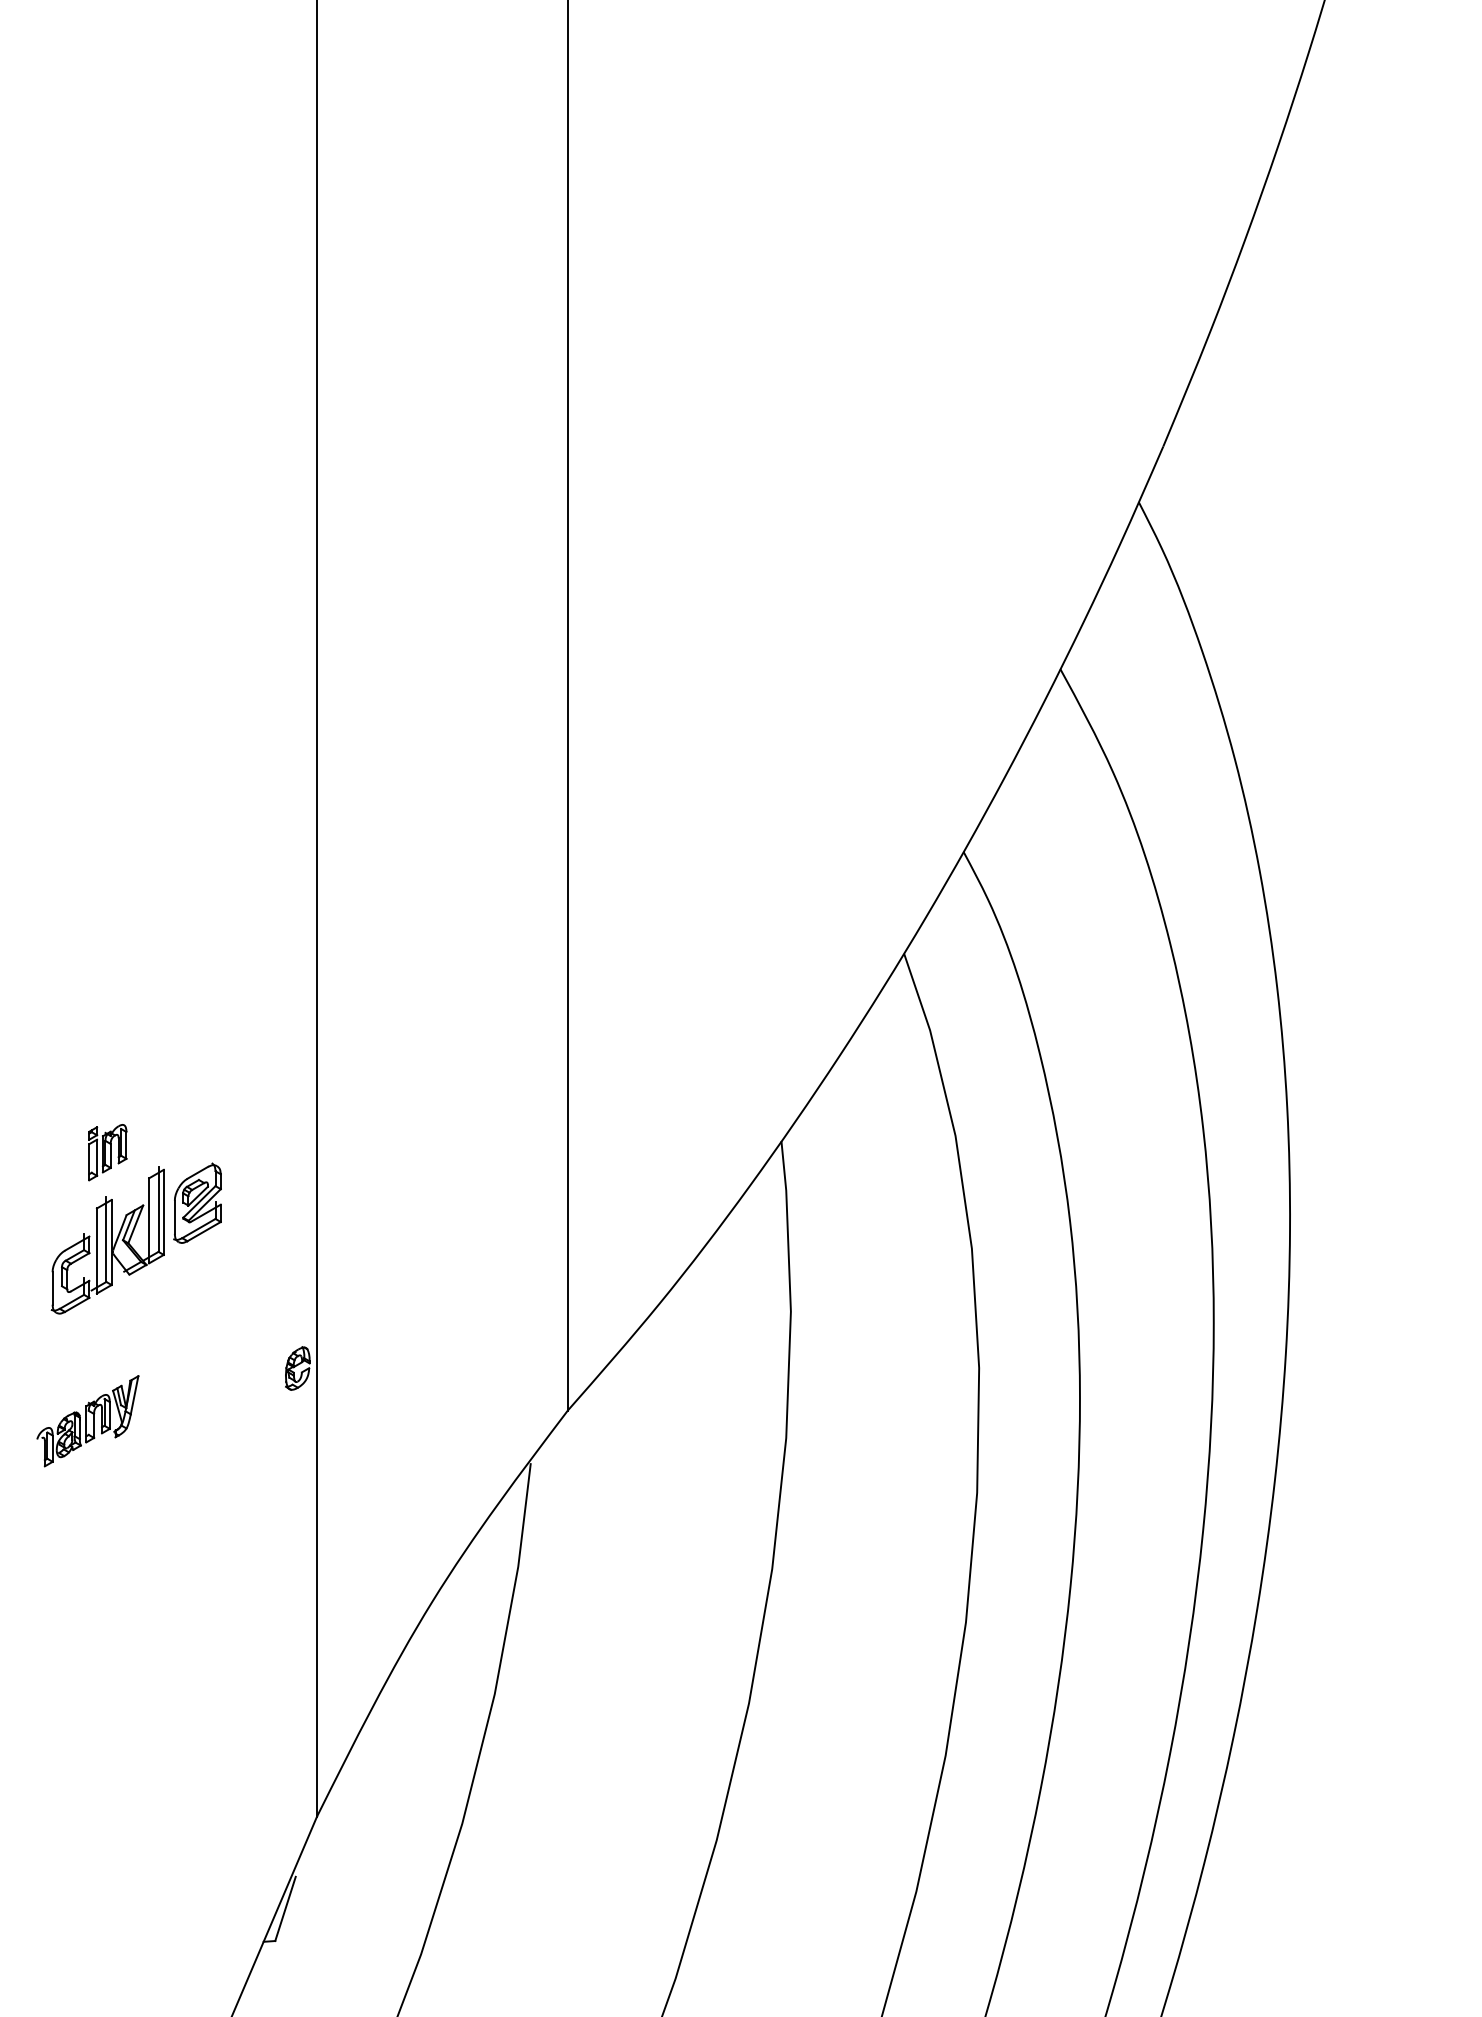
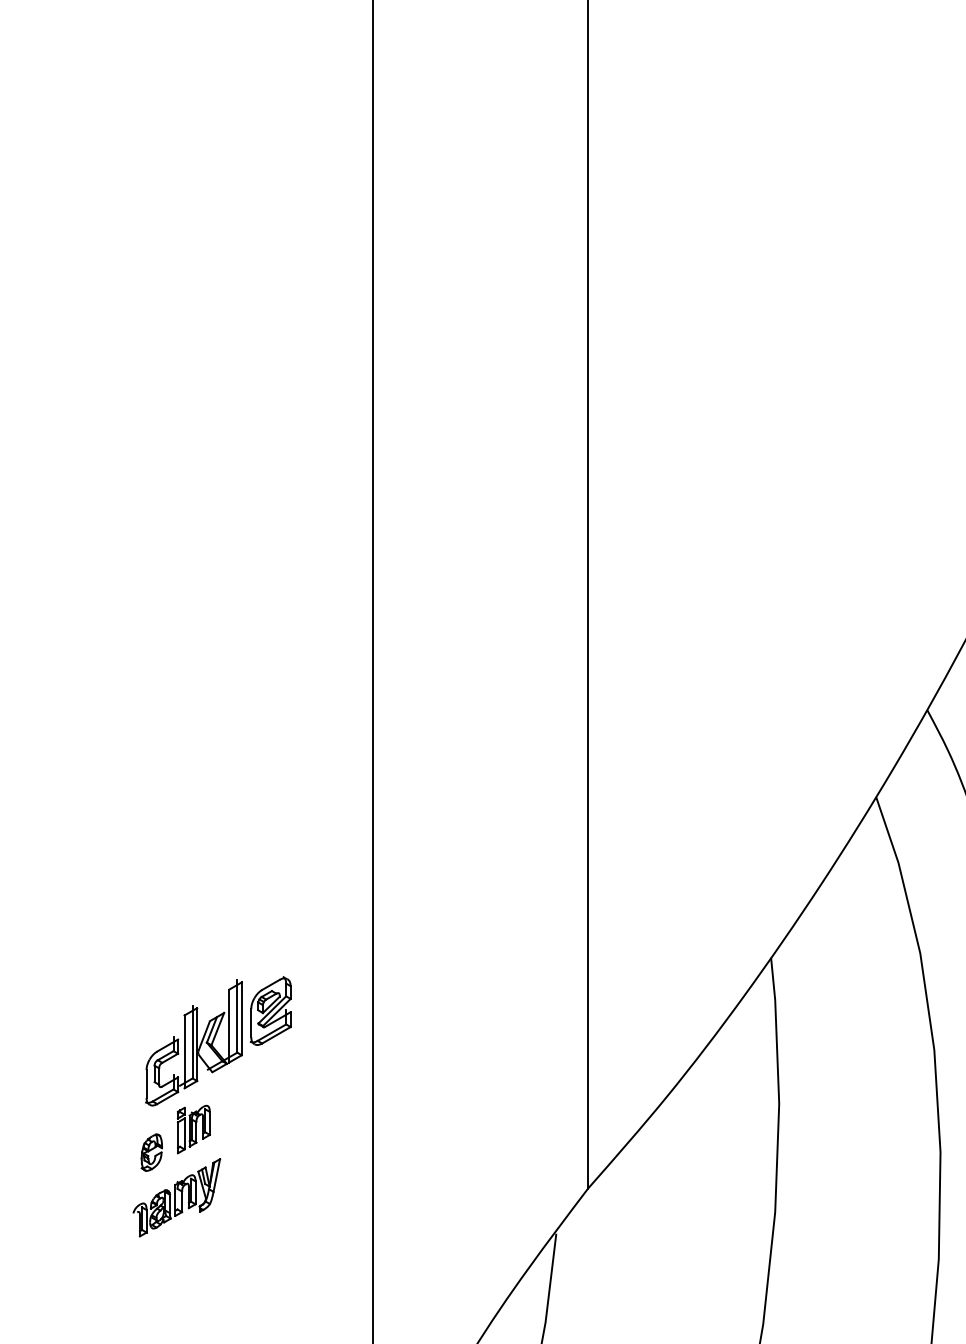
part: (107, 1152) -> (193, 1129), moved
part: (297, 1368) -> (151, 1152), moved

